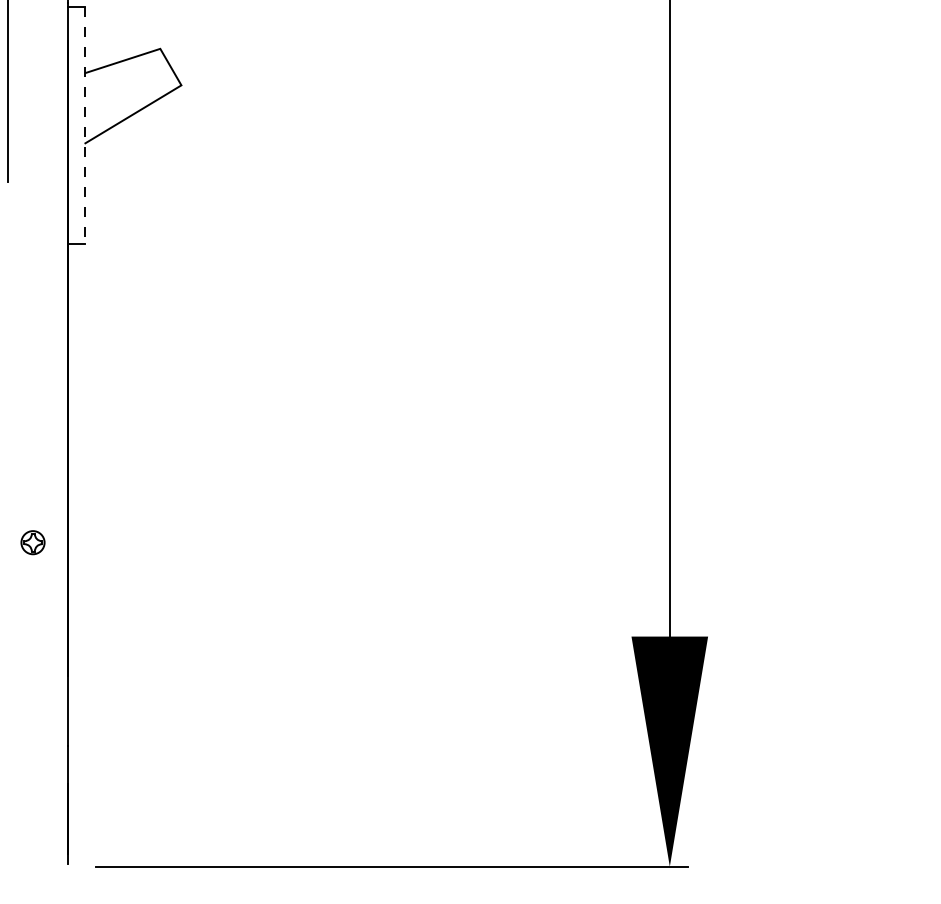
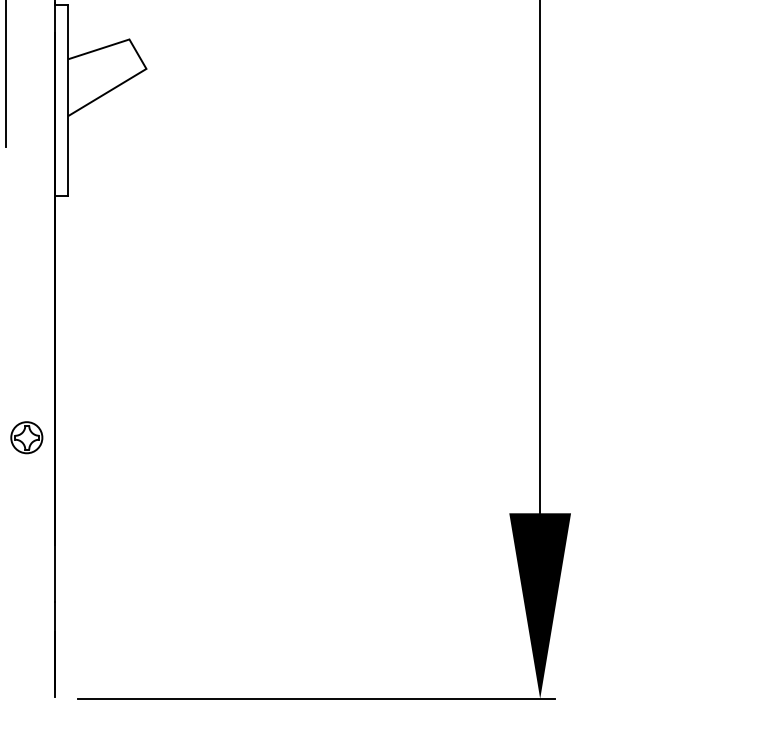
line: (84, 125) -> (68, 101), dashed -> solid
part: (32, 542) -> (26, 437), size x1.67

